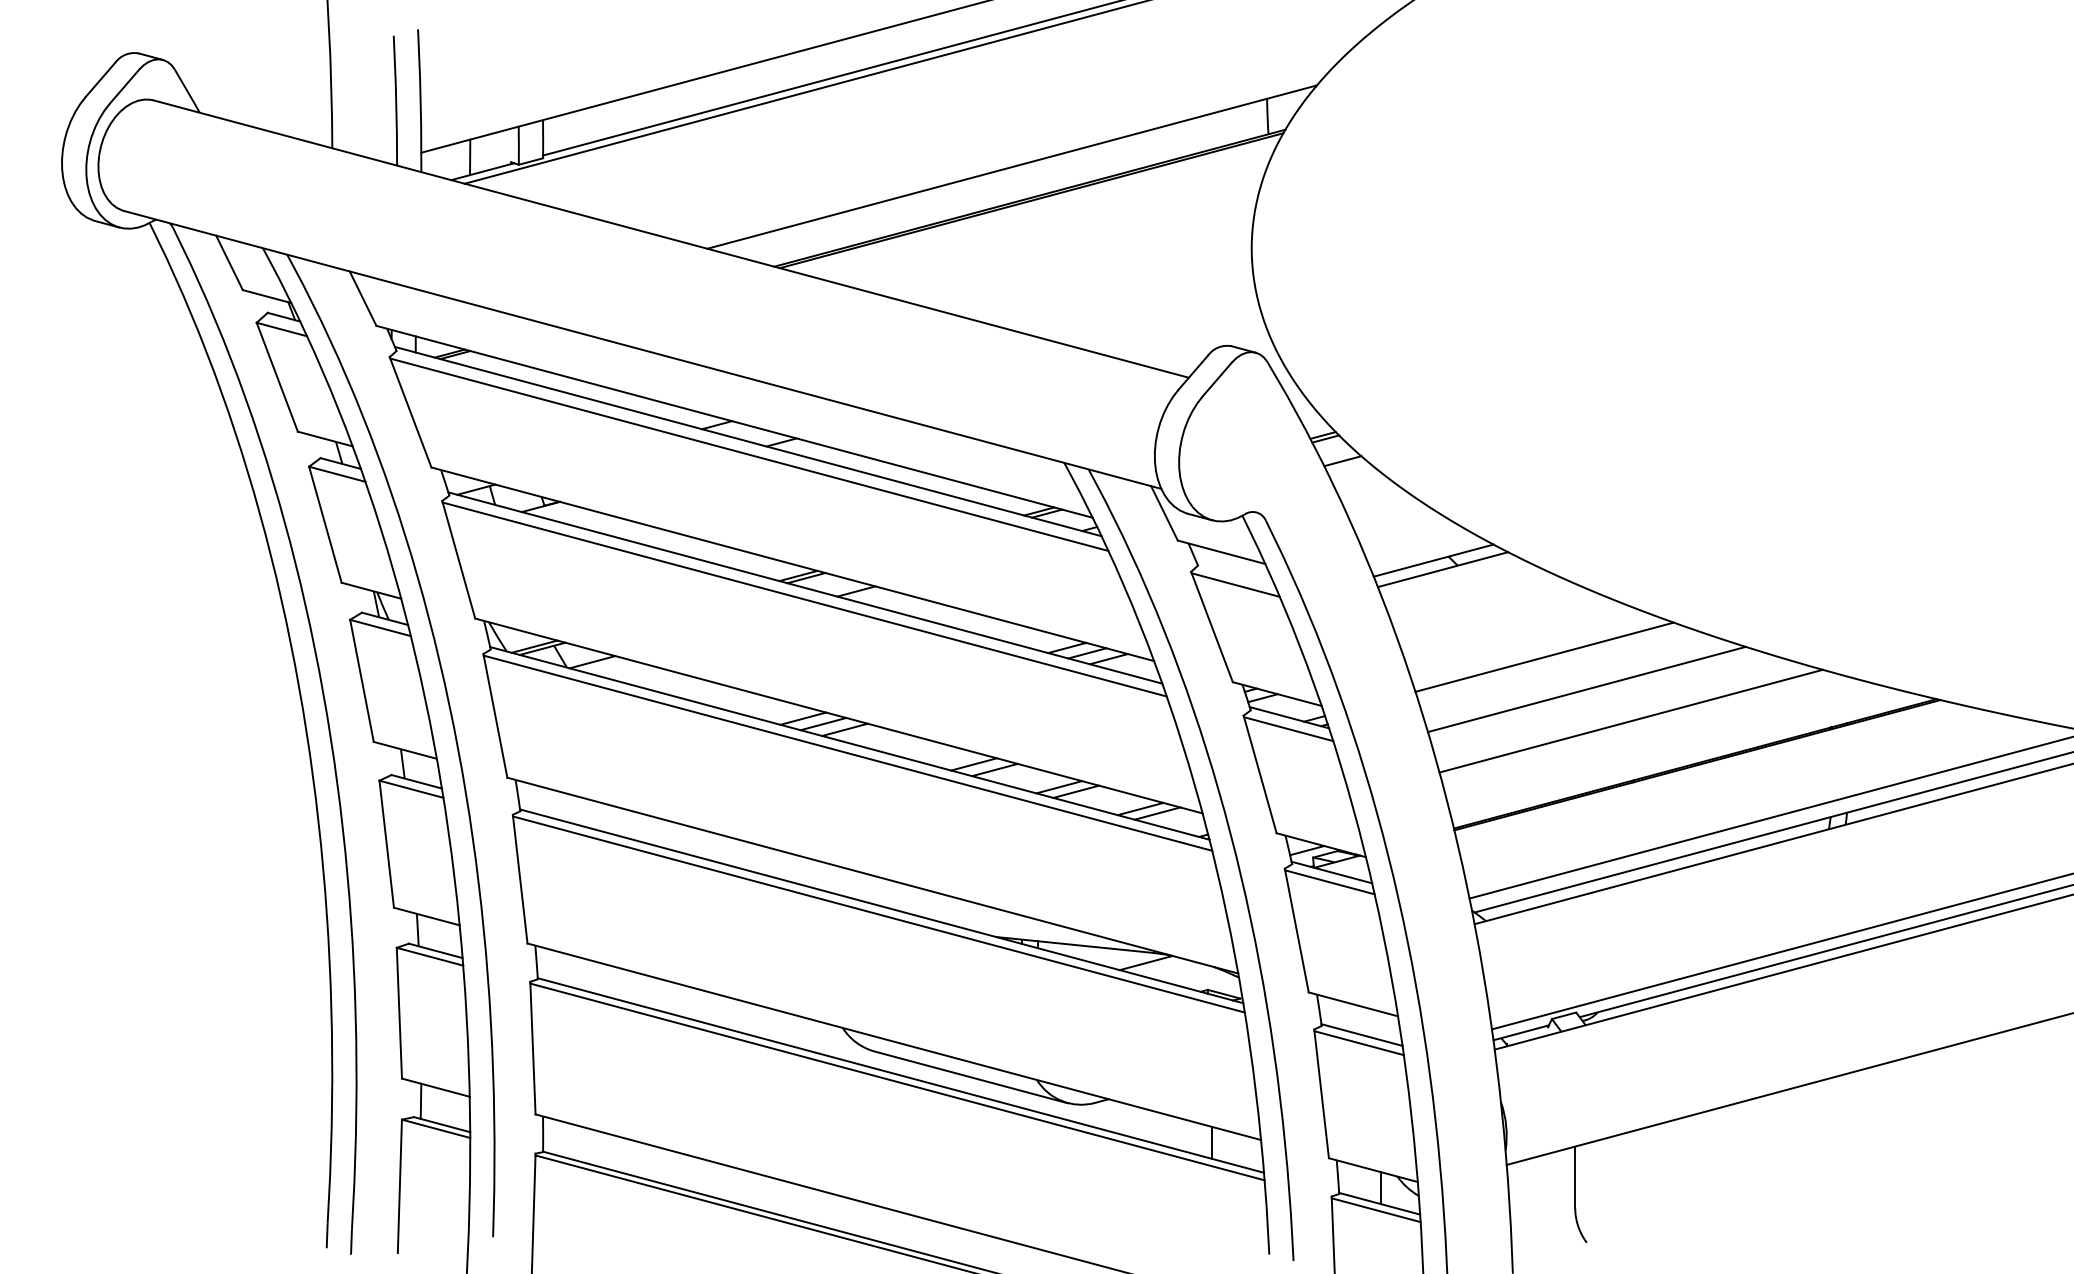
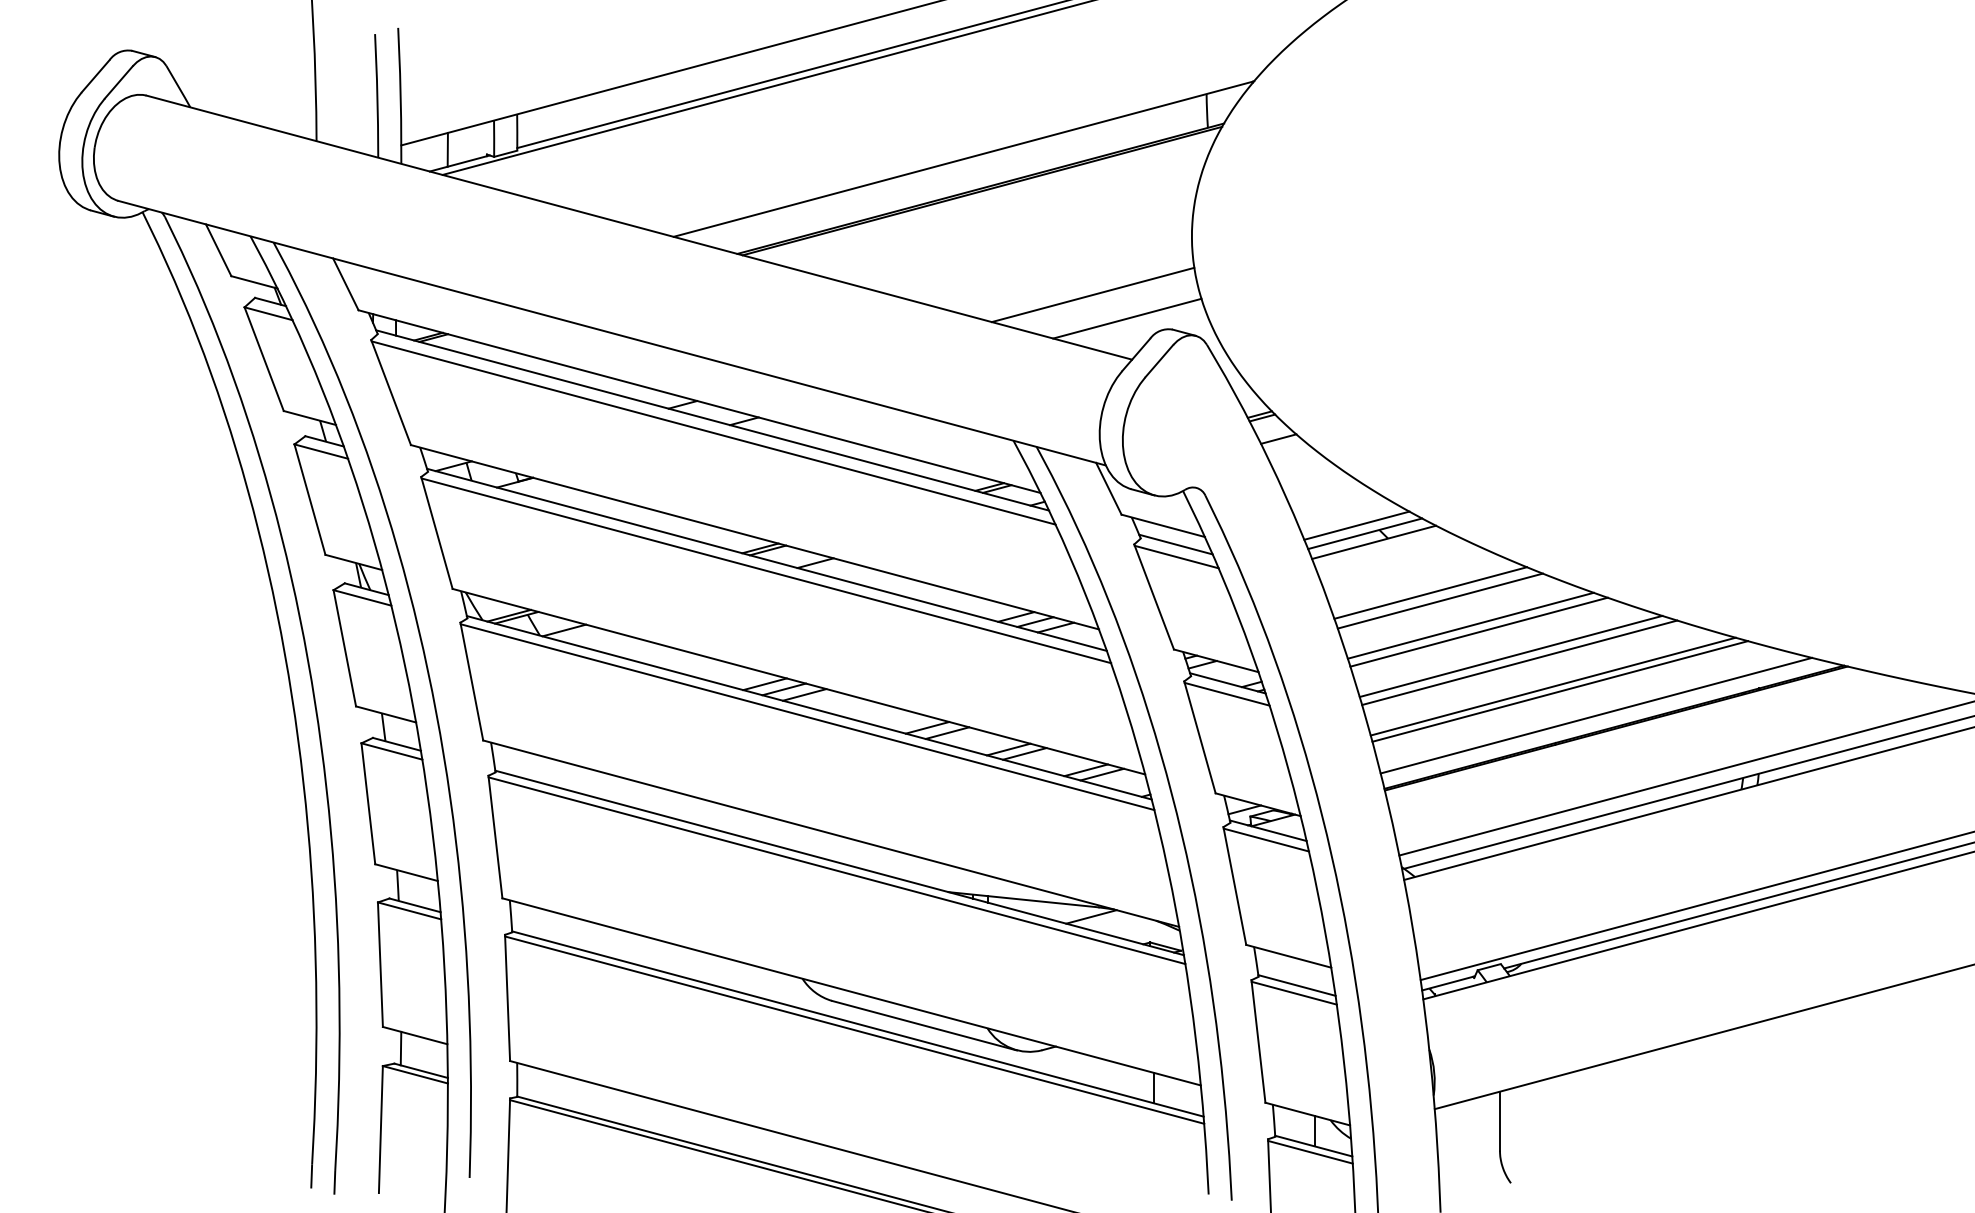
line: (1147, 309) -> (1092, 294), added
line: (1184, 334) -> (1127, 318), added
line: (1424, 551) -> (1356, 525), added
line: (1234, 571) -> (1175, 544), added
line: (1502, 622) -> (1430, 592), added
line: (1511, 630) -> (1439, 600), added
line: (1552, 663) -> (1478, 631), added
line: (1595, 695) -> (1519, 662), added
line: (1638, 726) -> (1560, 691), added
line: (1676, 751) -> (1596, 715), added

